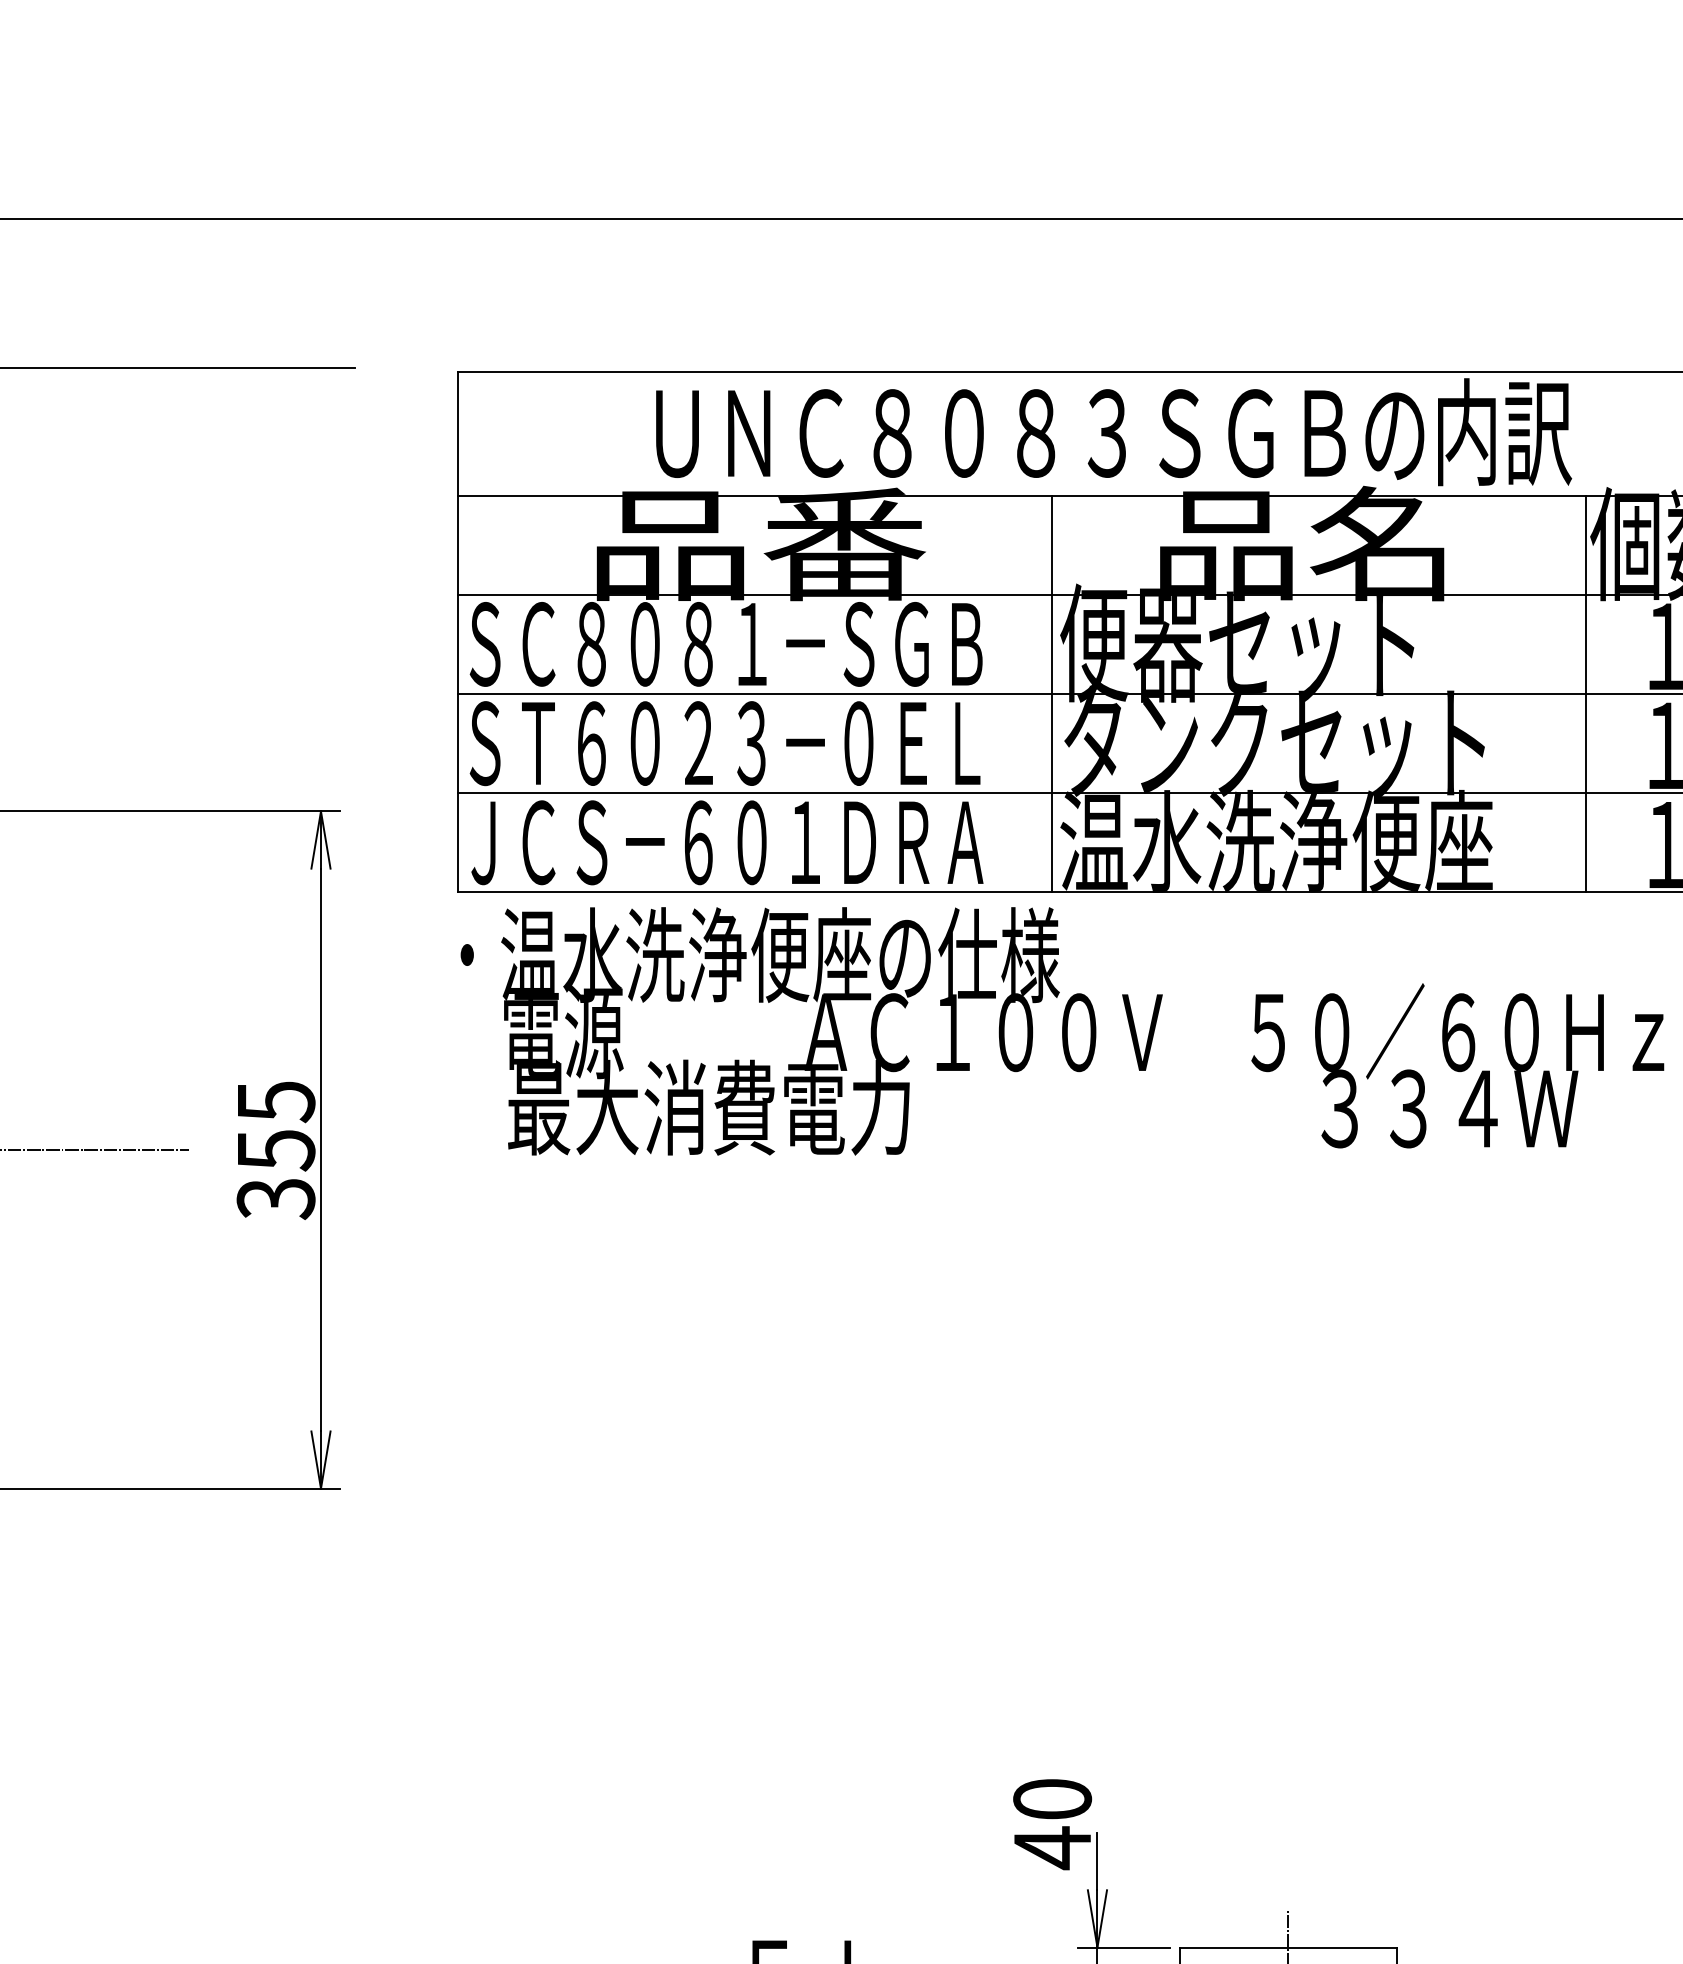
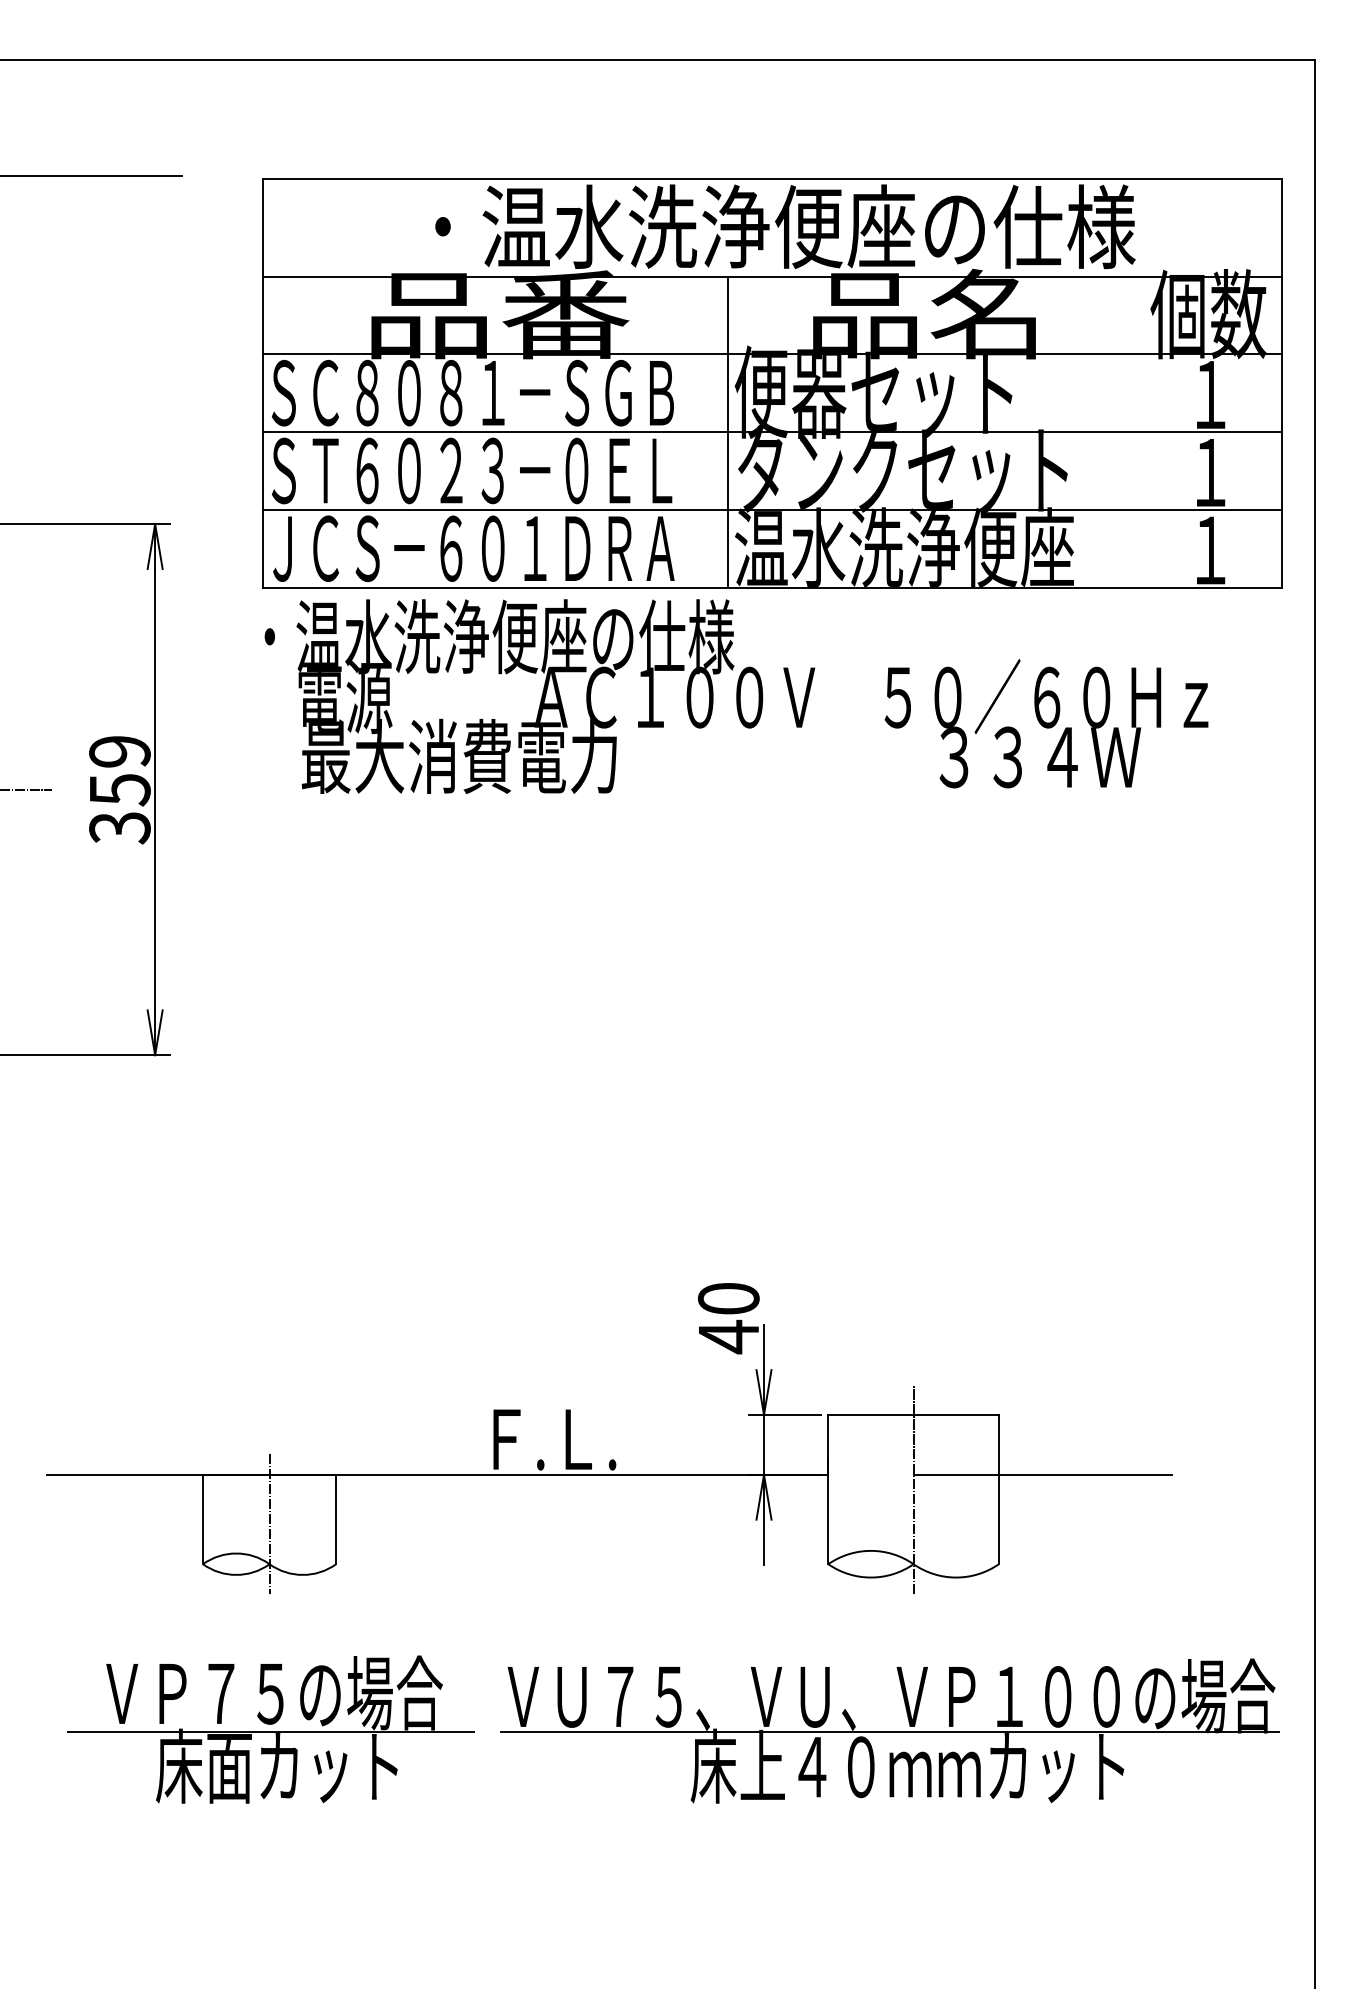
text: (1114, 431) -> (777, 226), ＵＮＣ８０８３ＳＧＢの内訳 -> ・温水洗浄便座の仕様
line: (1585, 693) -> (1146, 431), removed
text: (275, 1102) -> (119, 752), 355 -> 359

